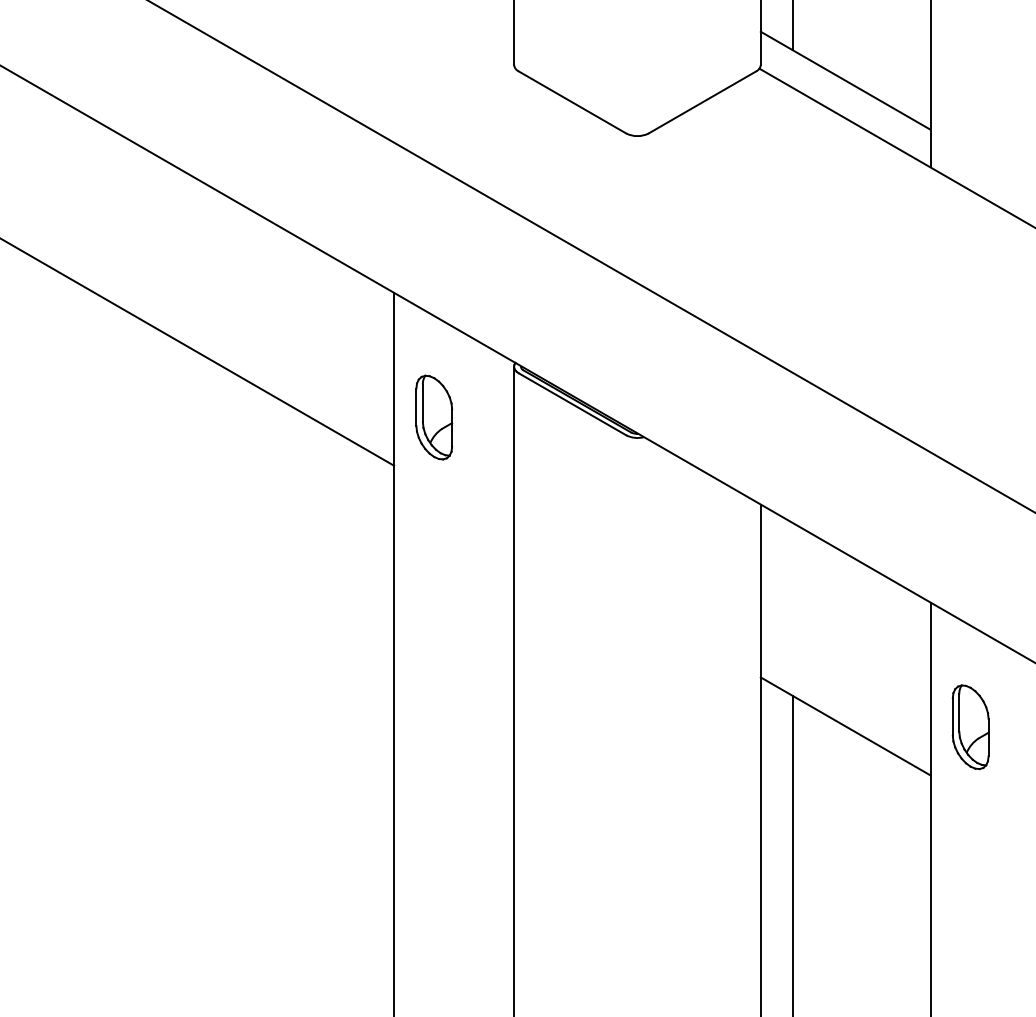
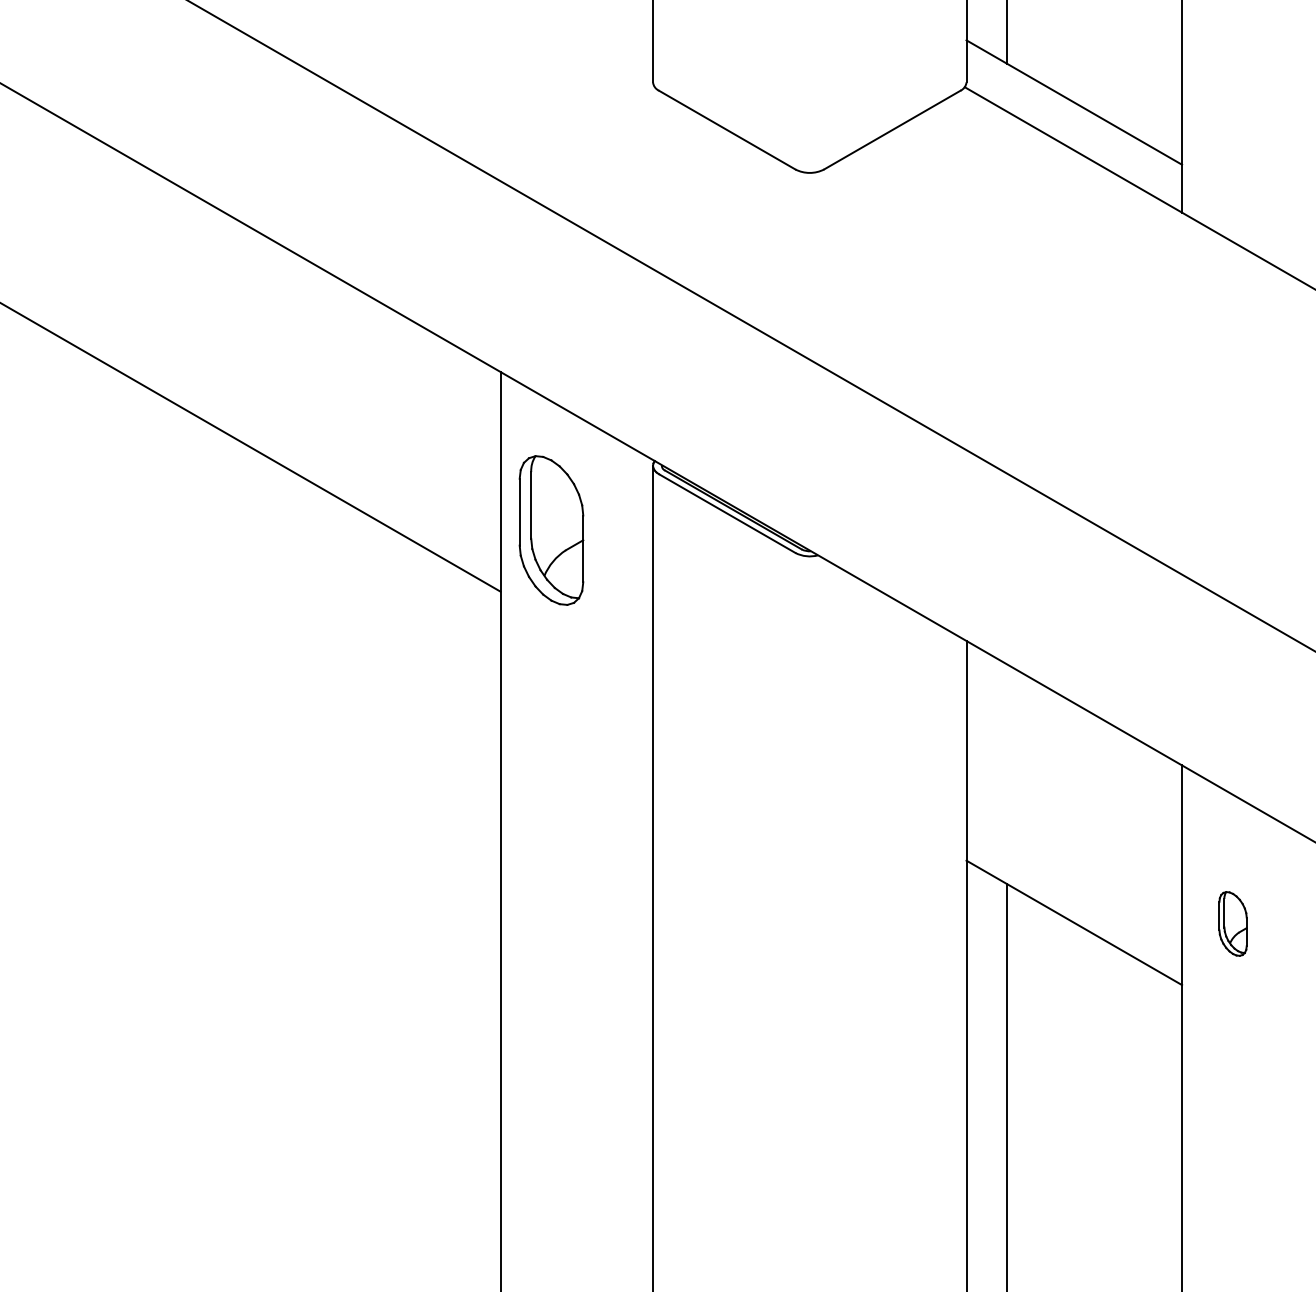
part: (434, 417) -> (551, 530), size x1.4
part: (970, 726) -> (1232, 923), size x0.6

